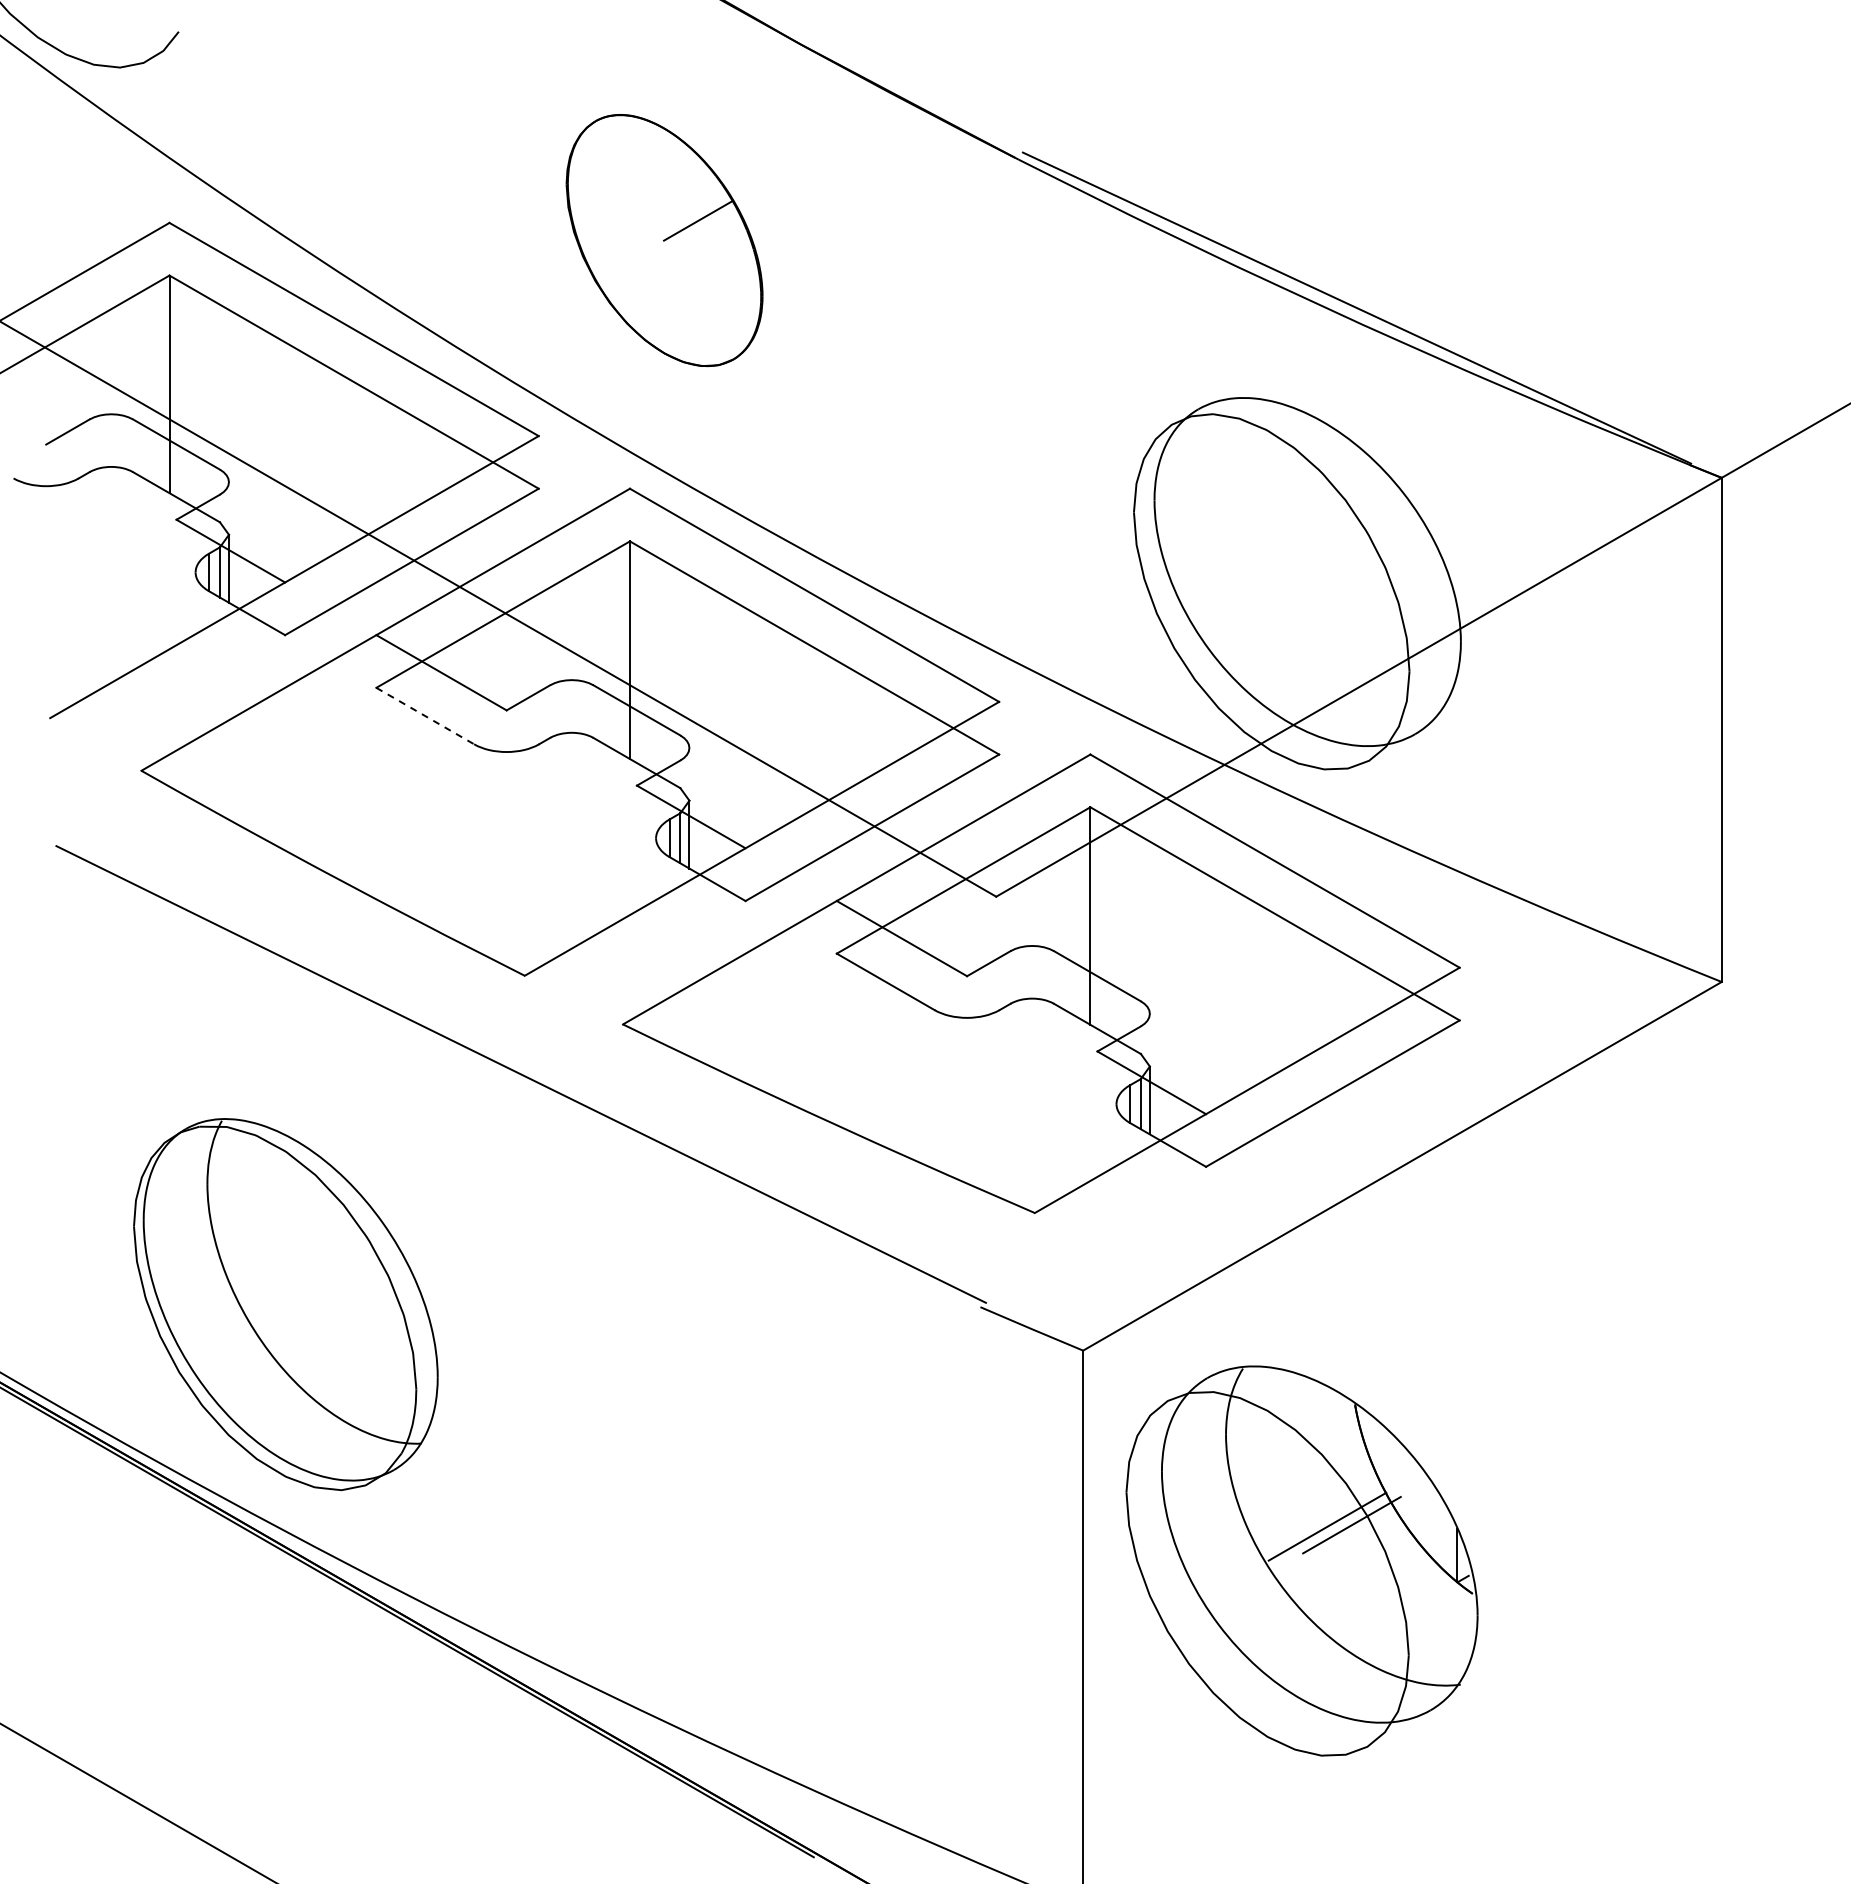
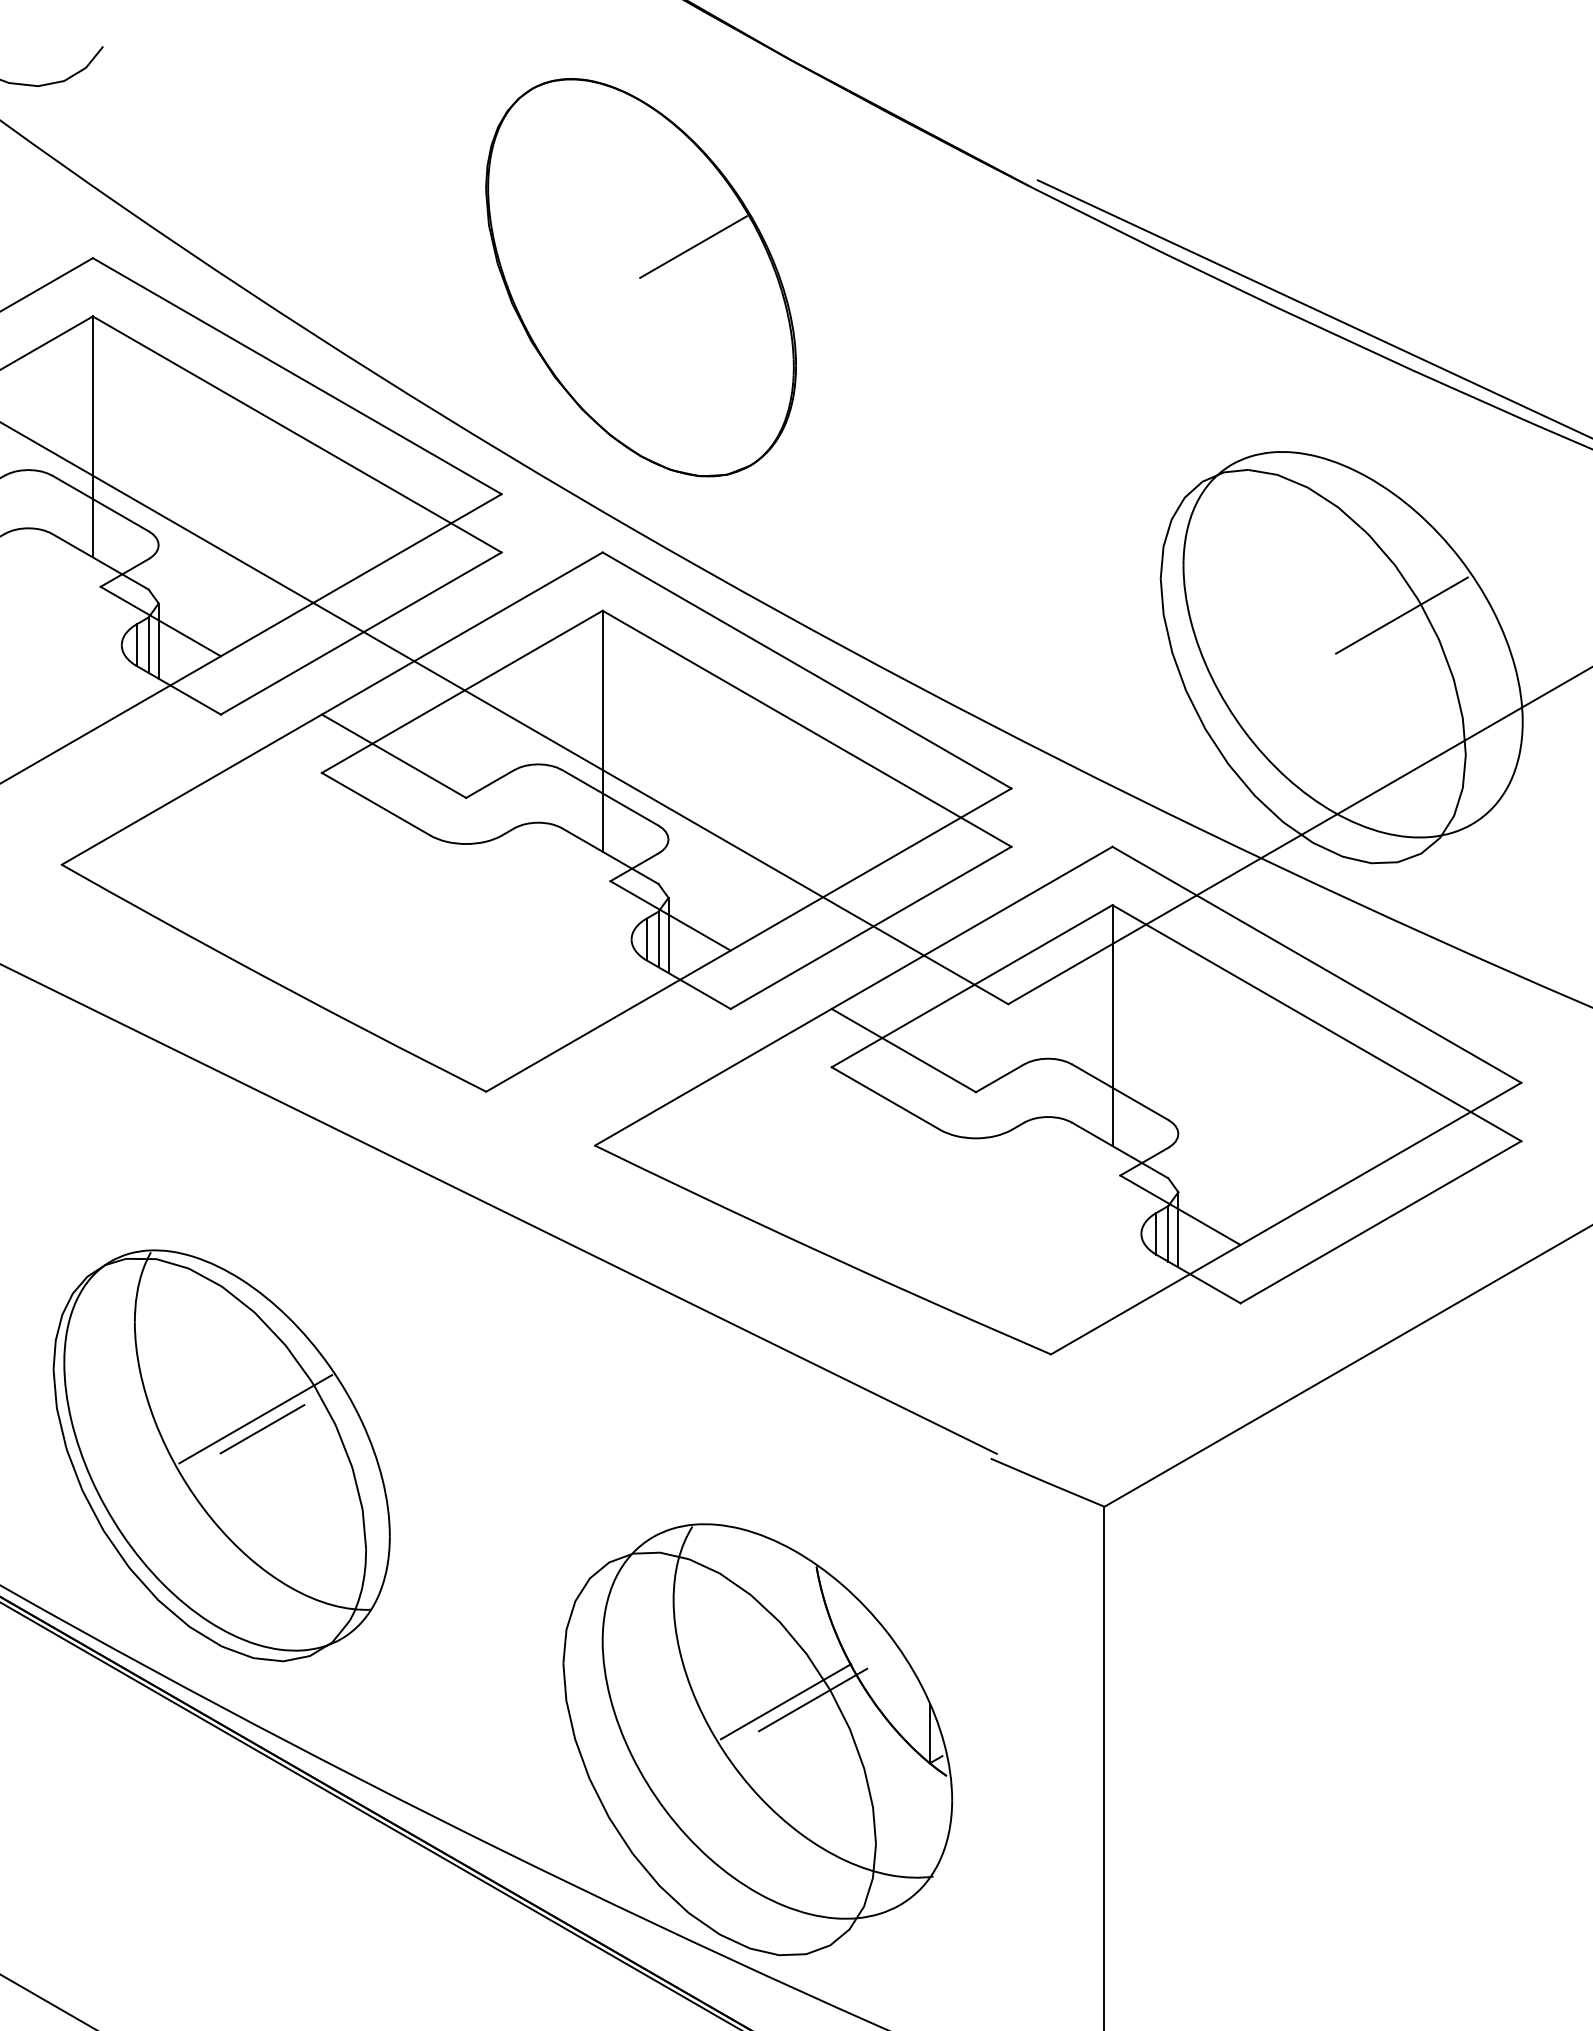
part: (664, 240) -> (640, 277), size x1.43
line: (1351, 545) -> (1401, 615), added
line: (425, 716) -> (376, 804), dashed -> solid
line: (316, 1271) -> (255, 1419), added
line: (322, 1280) -> (262, 1429), added
part: (1301, 1560) -> (757, 1739), moved

